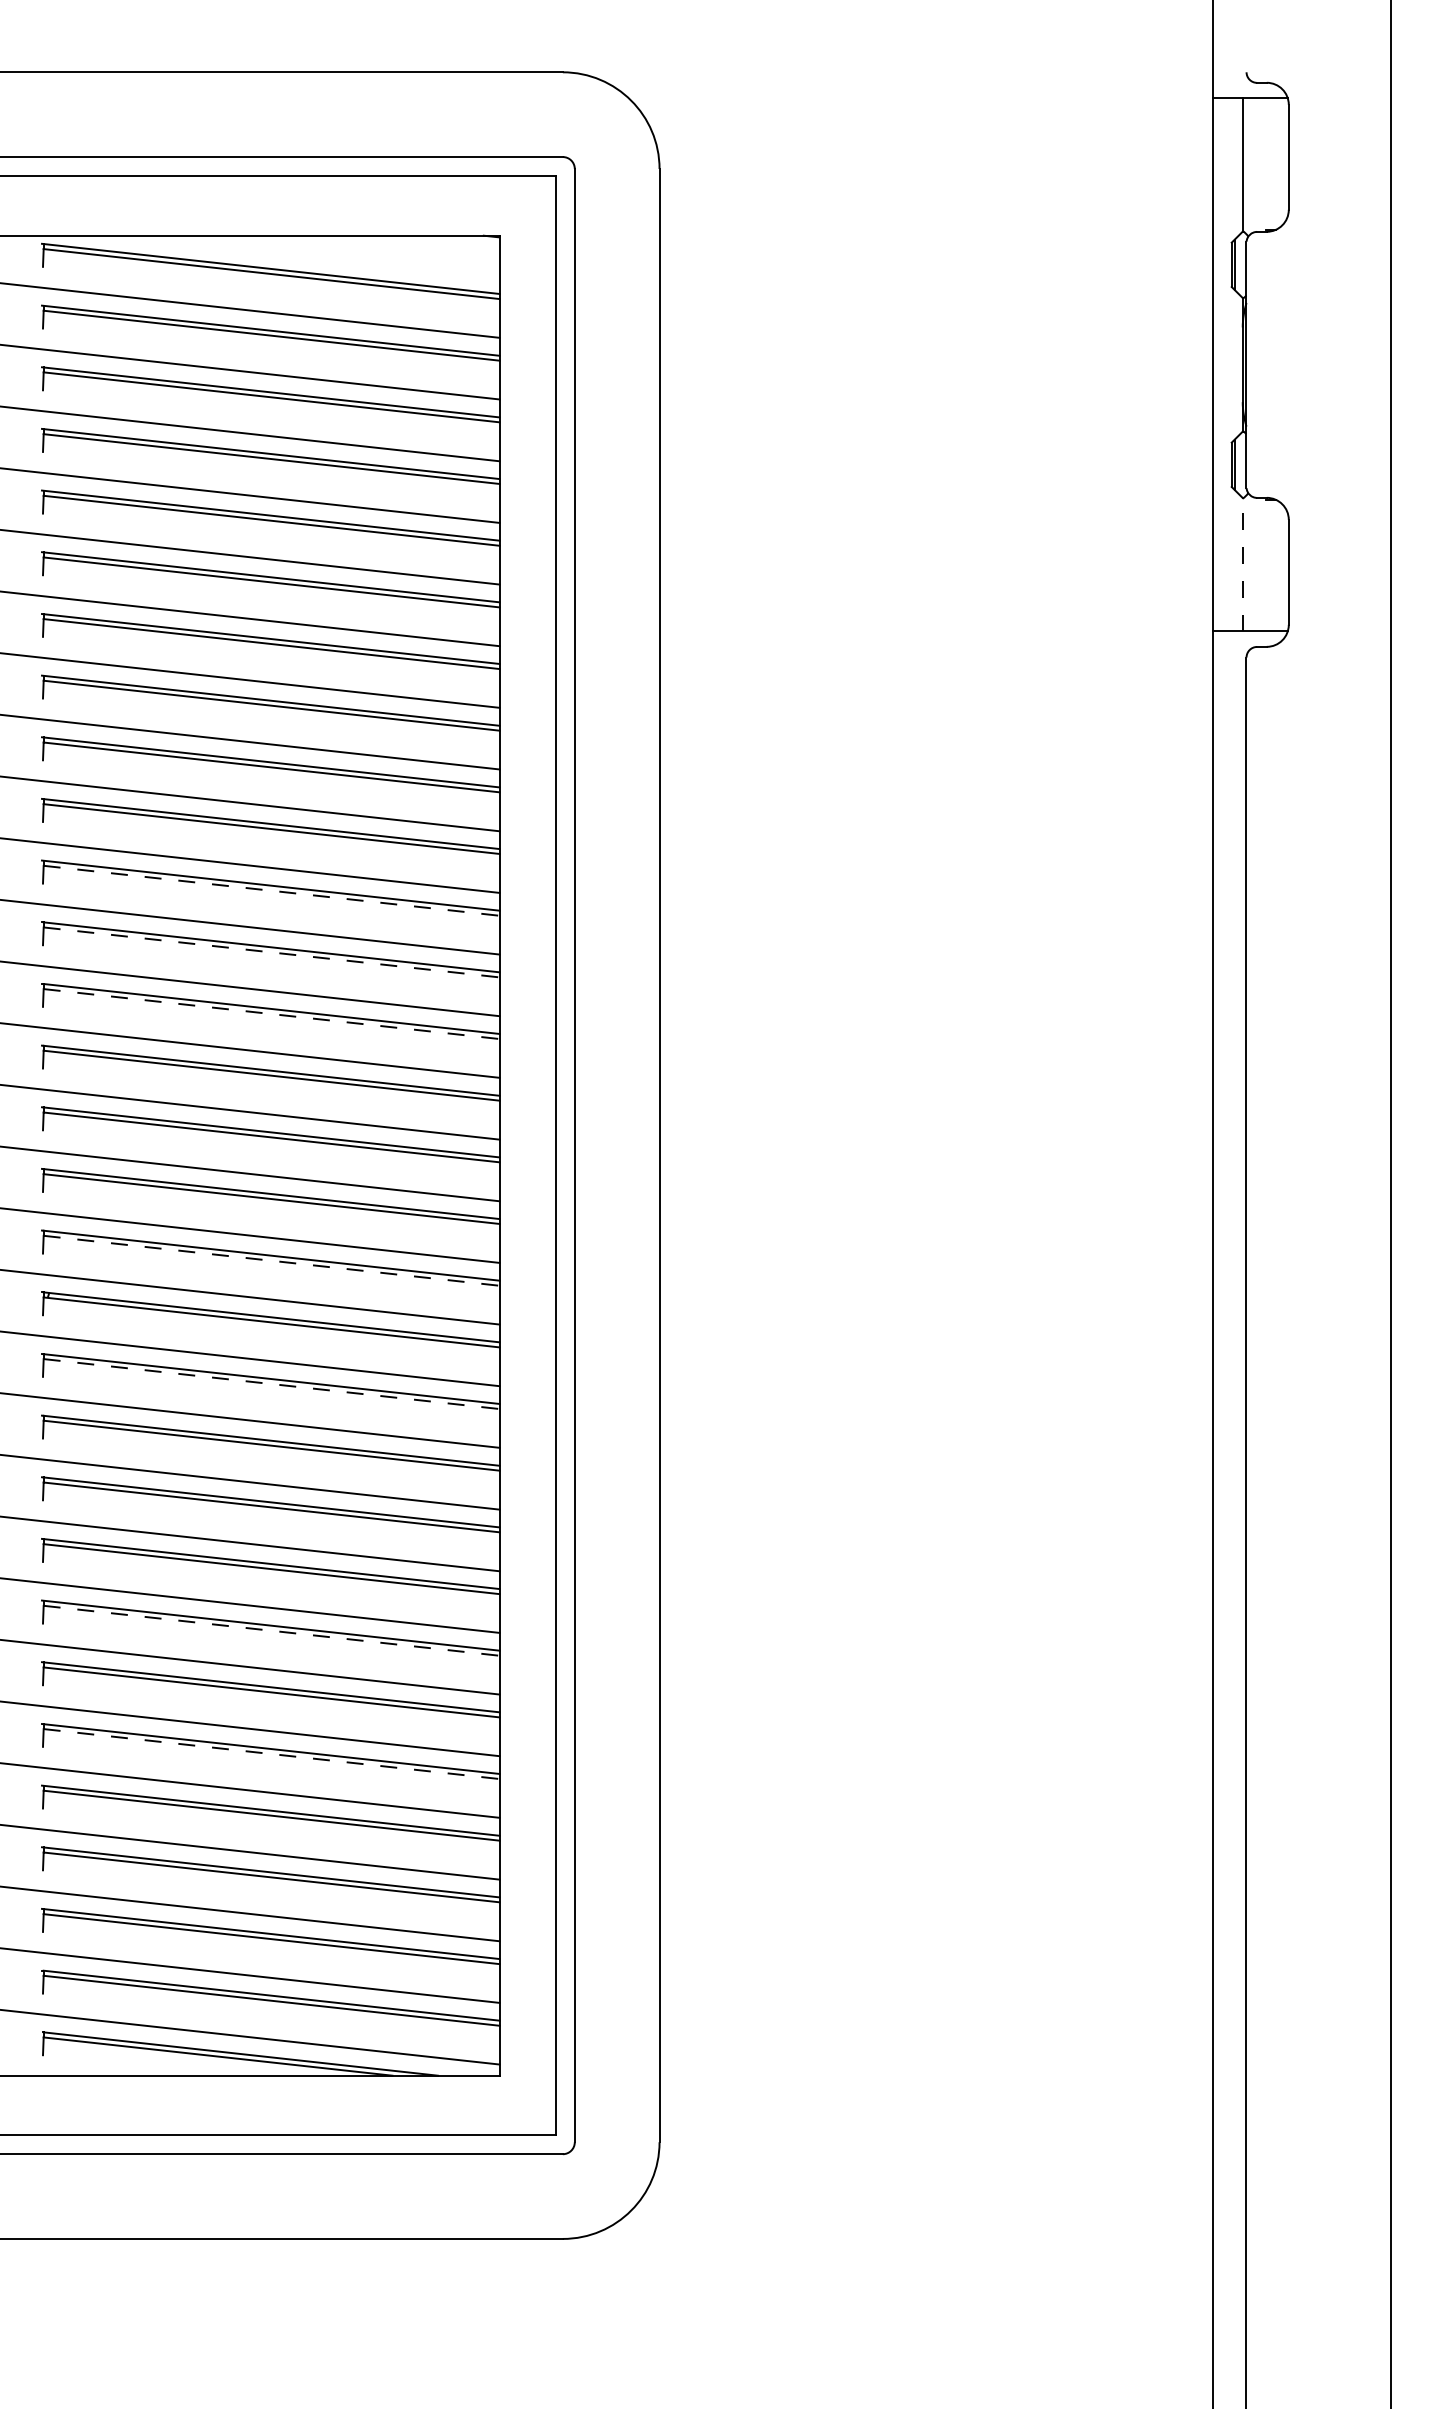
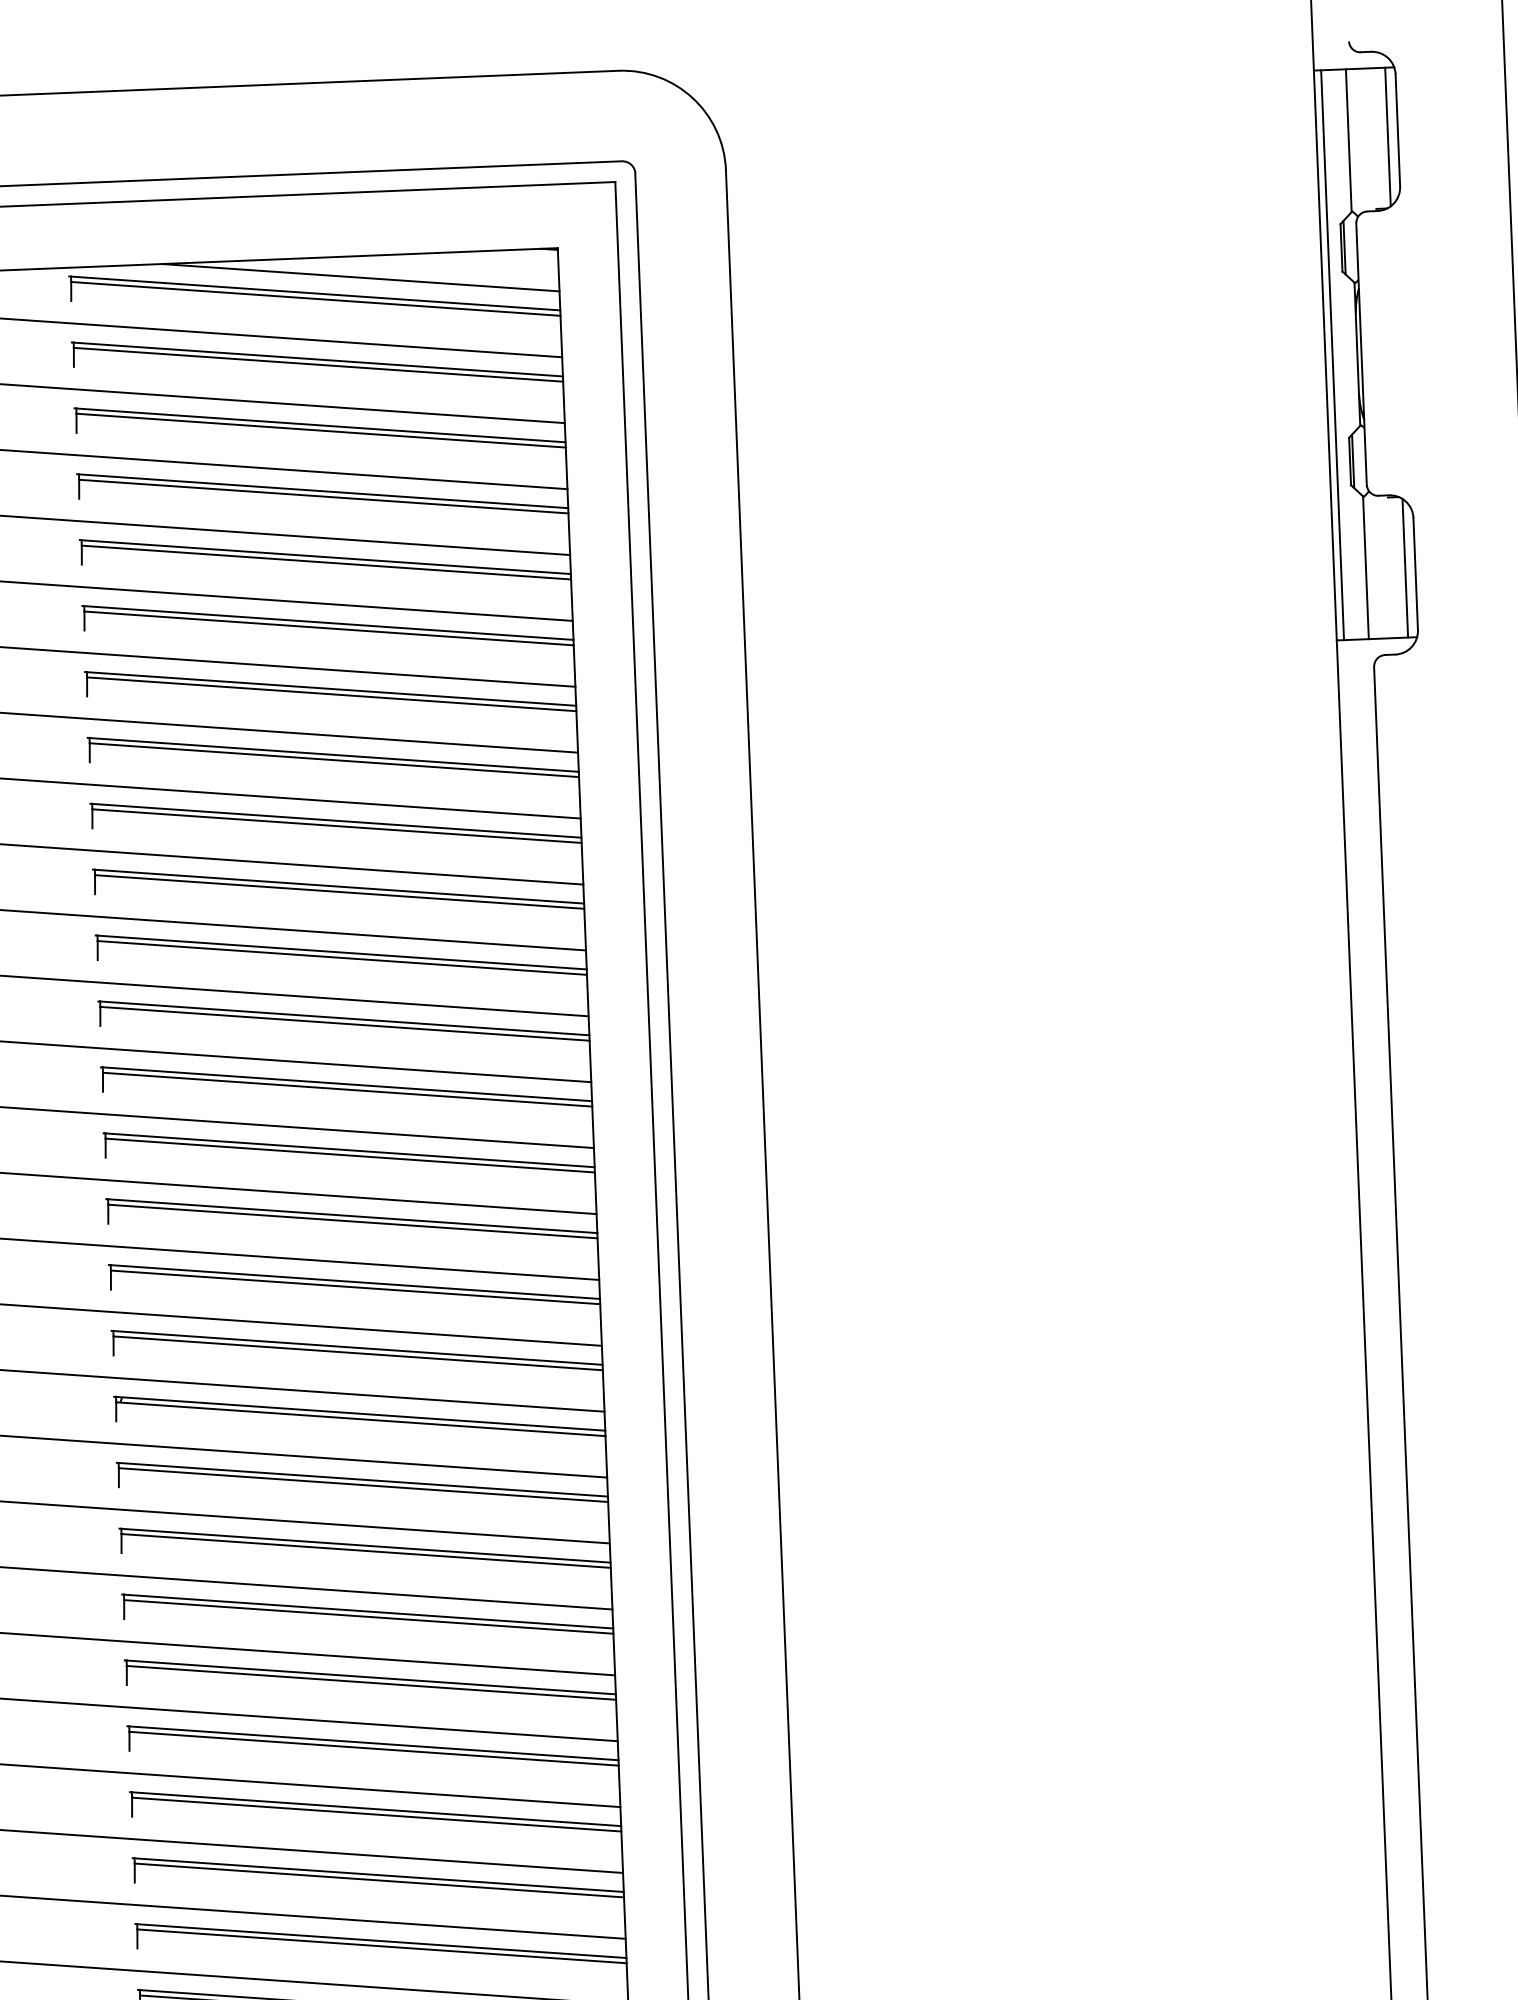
line: (1279, 162) -> (1388, 136), added
line: (314, 255) -> (360, 277), added
line: (1219, 364) -> (1332, 354), added
line: (1242, 564) -> (1365, 567), dashed -> solid
line: (1279, 566) -> (1405, 568), added
line: (272, 890) -> (343, 957), dashed -> solid
line: (272, 952) -> (345, 1023), dashed -> solid
line: (272, 1014) -> (348, 1090), dashed -> solid
line: (272, 1260) -> (359, 1353), dashed -> solid
line: (272, 1384) -> (364, 1485), dashed -> solid
line: (272, 1630) -> (375, 1748), dashed -> solid
line: (272, 1754) -> (380, 1880), dashed -> solid

